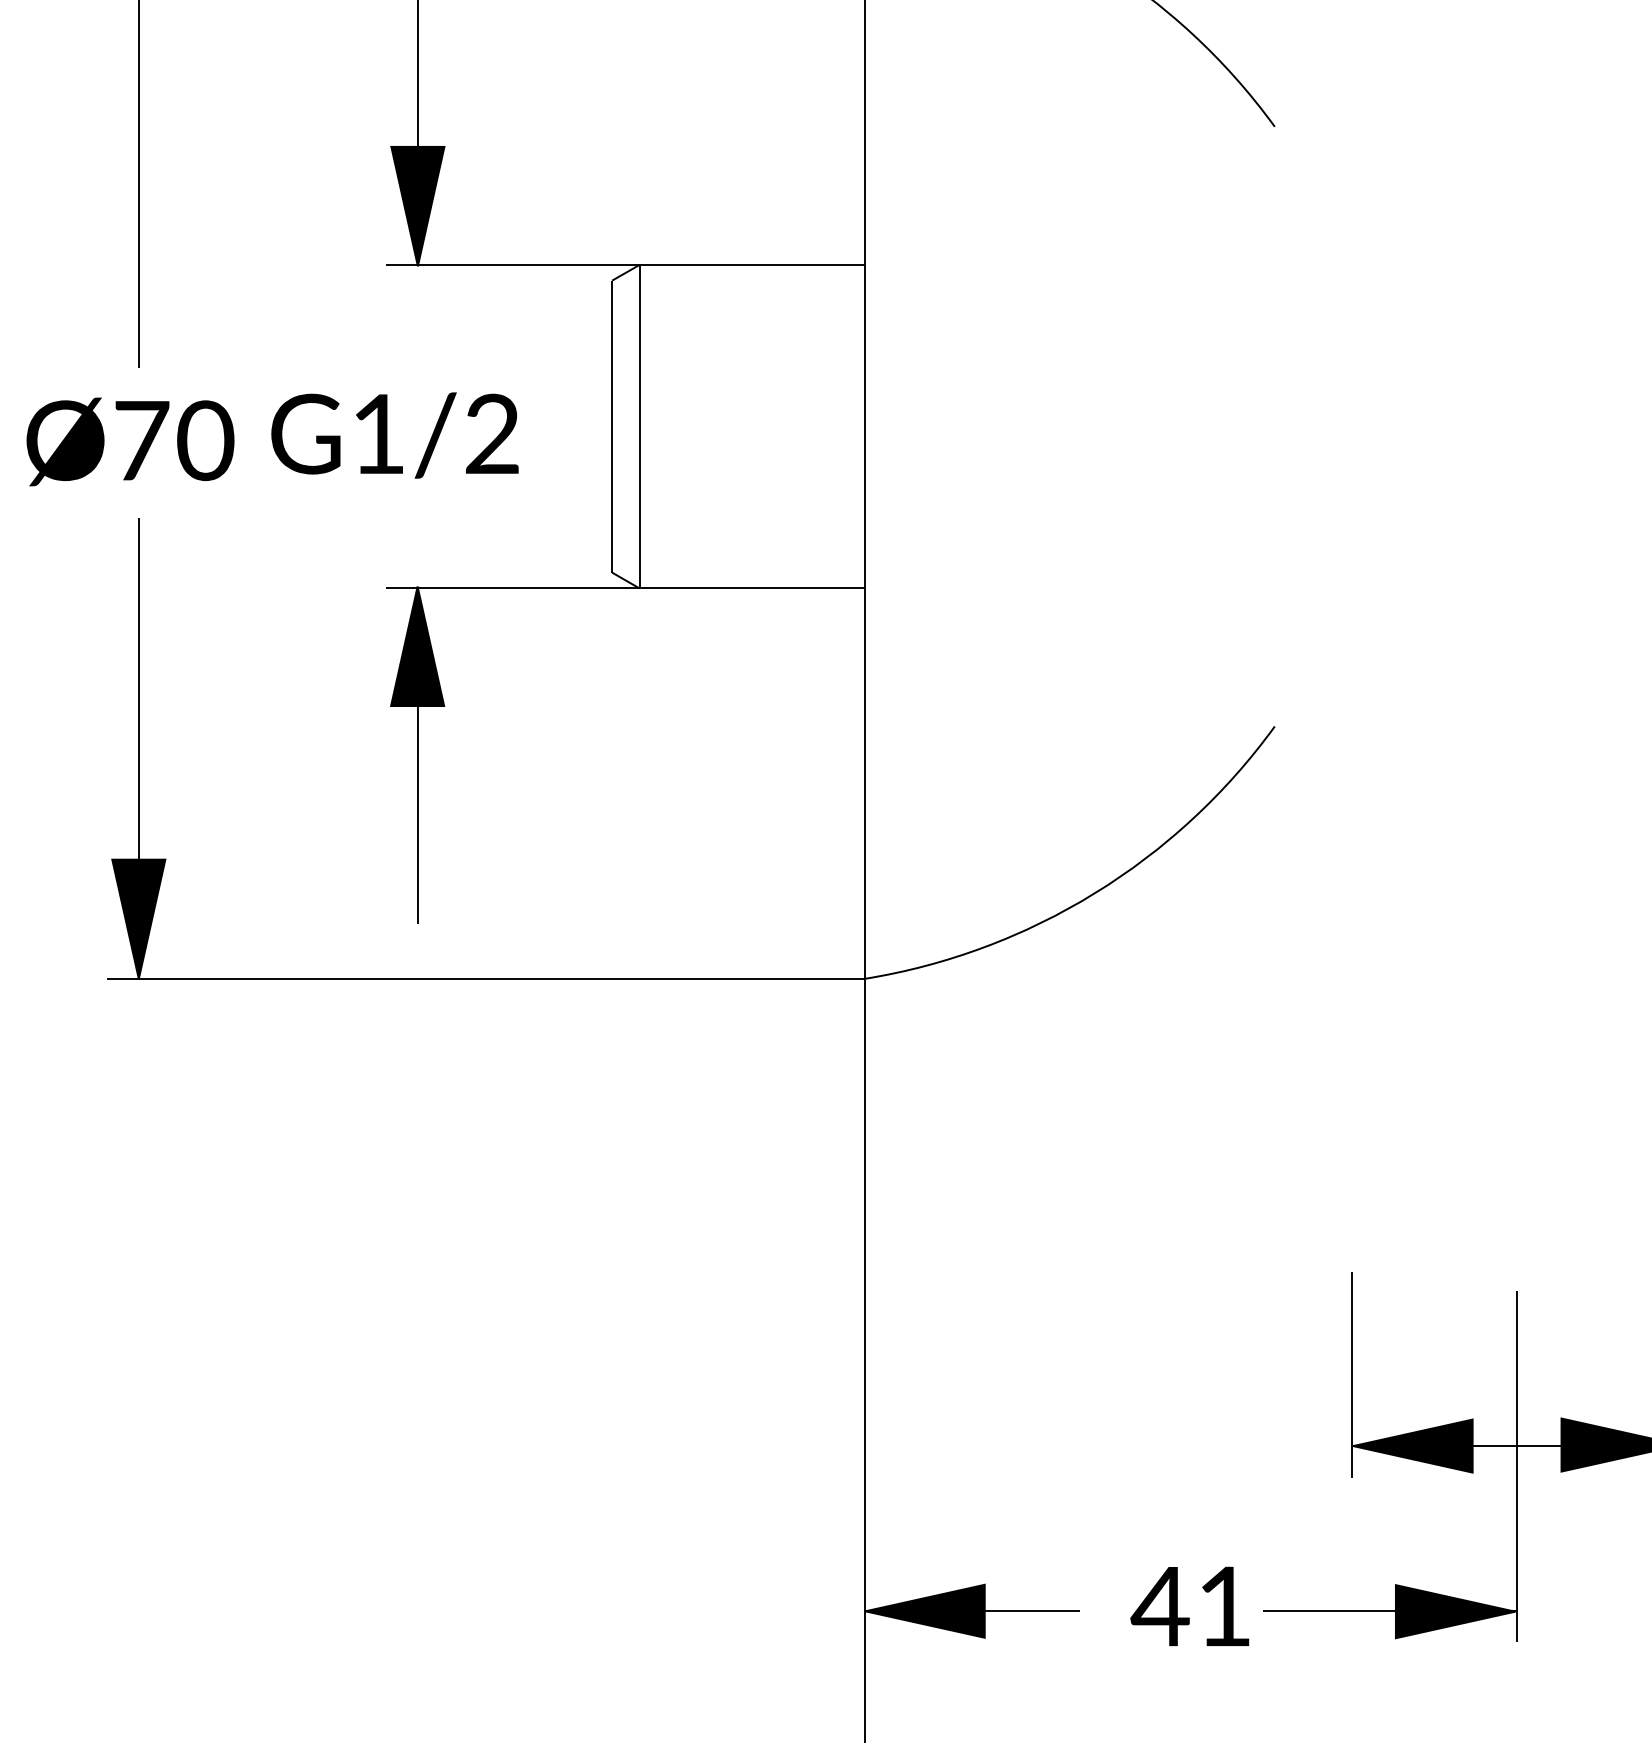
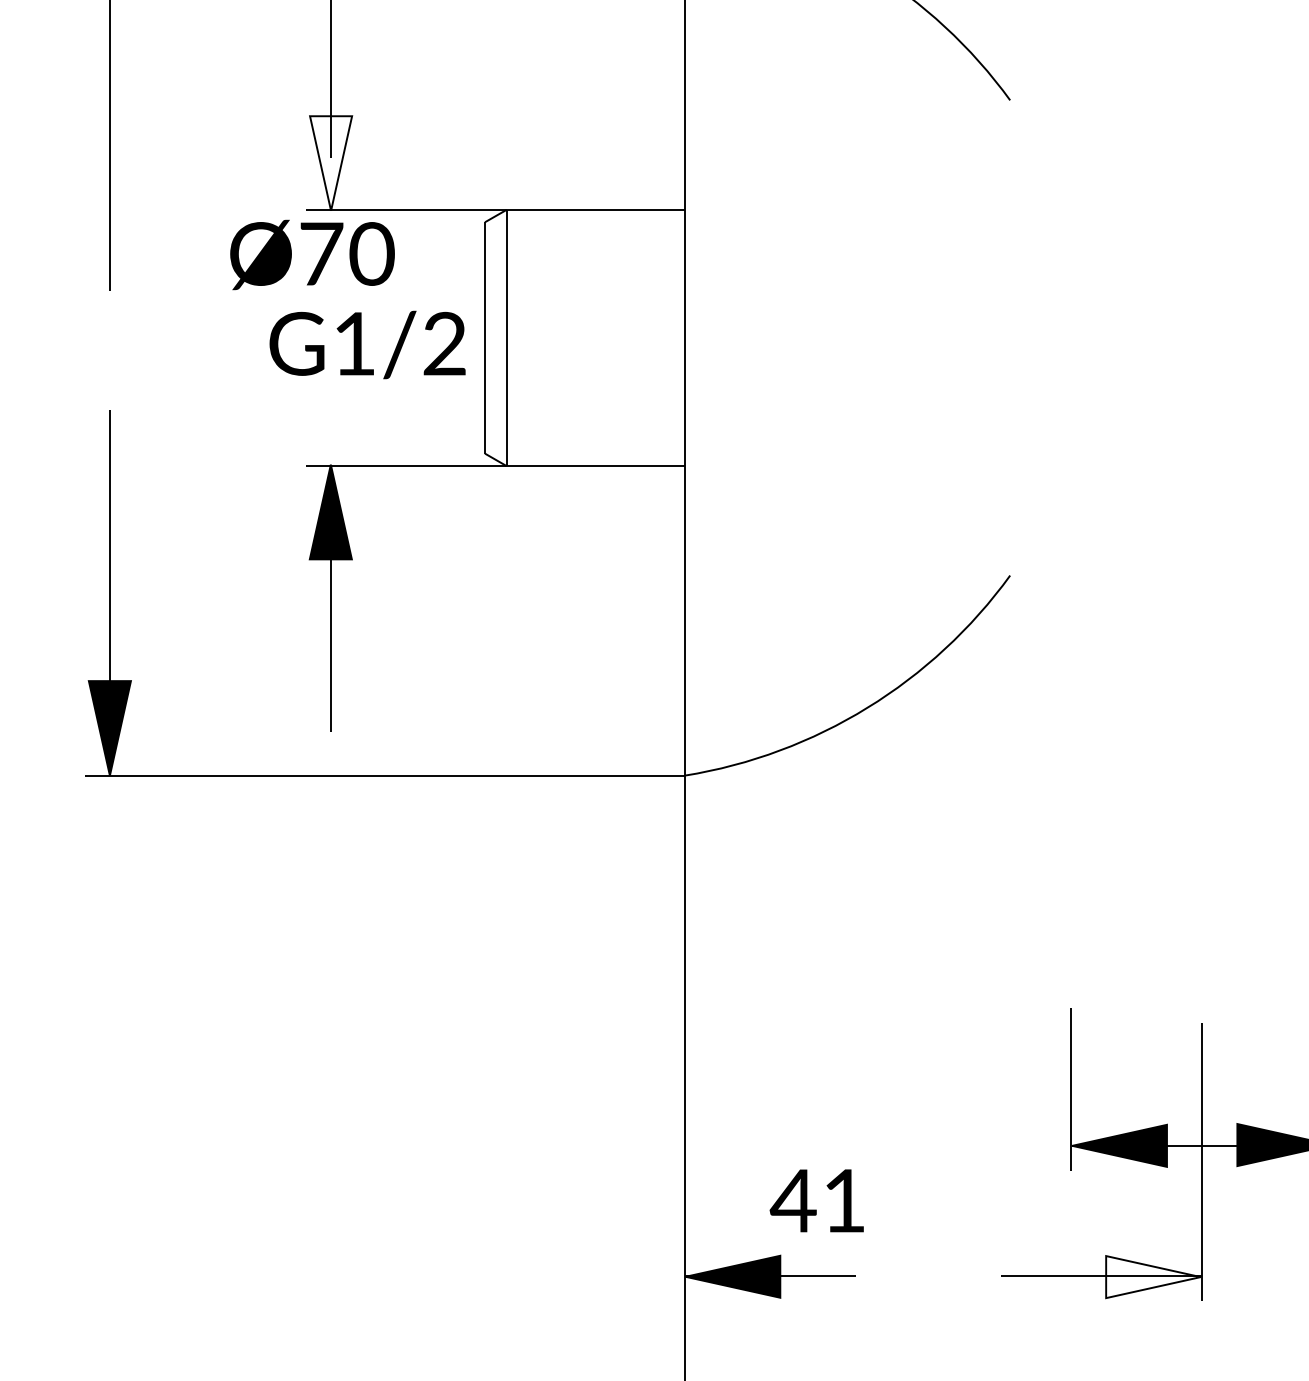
fill: (417, 206) -> (330, 163), removed
text: (394, 435) -> (367, 344), moved
text: (130, 441) -> (312, 254), moved
text: (1189, 1605) -> (816, 1200), moved
fill: (1455, 1611) -> (1153, 1276), removed

